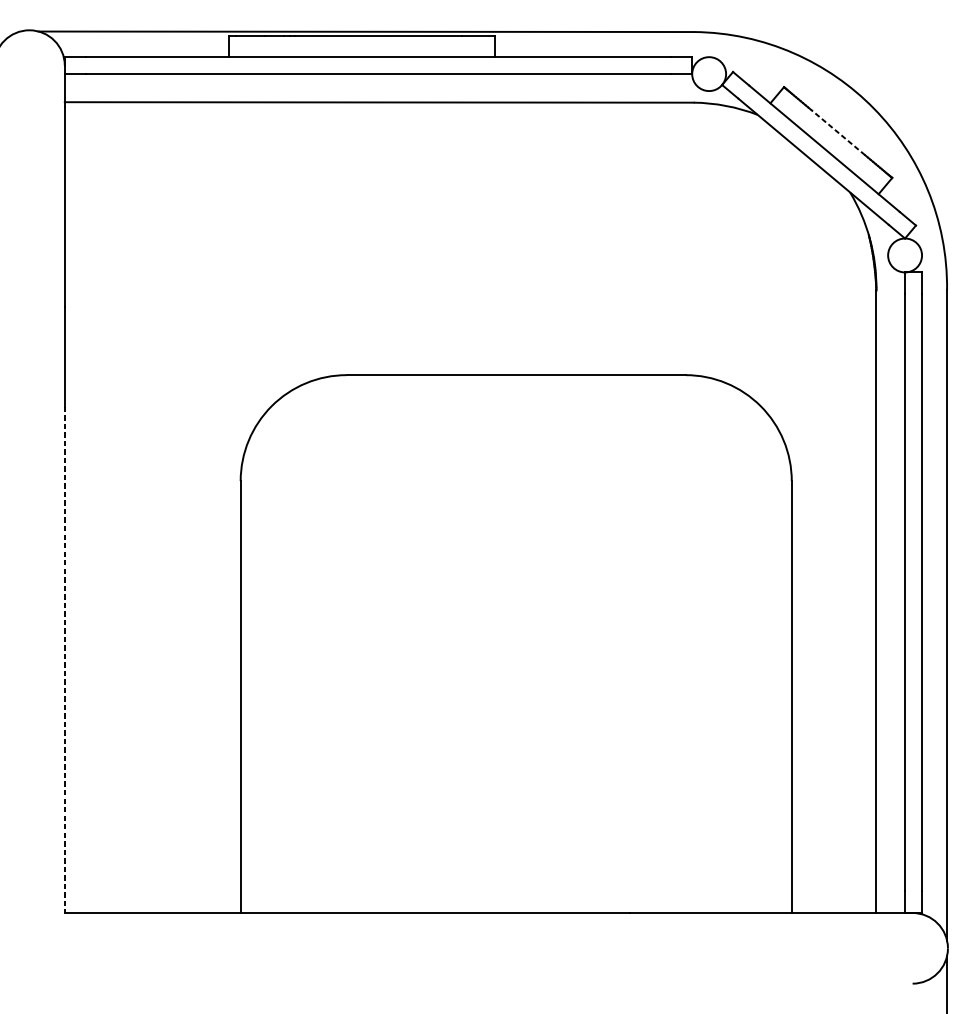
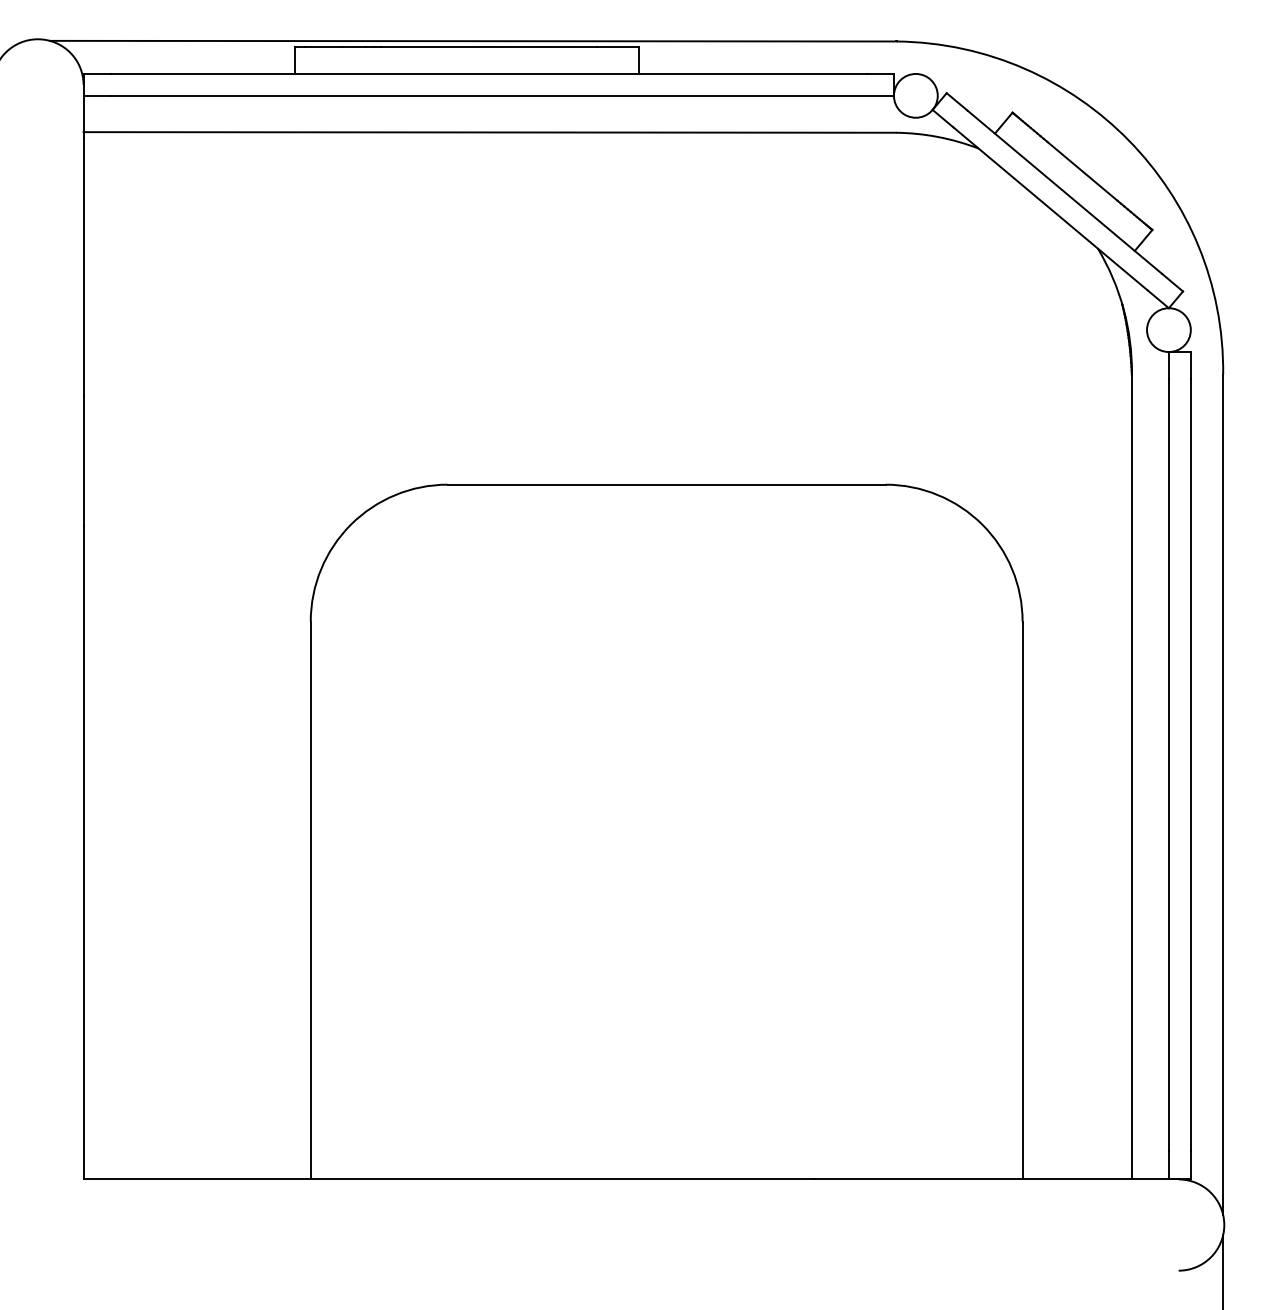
line: (838, 132) -> (1082, 171), dashed -> solid
line: (64, 659) -> (83, 852), dashed -> solid

